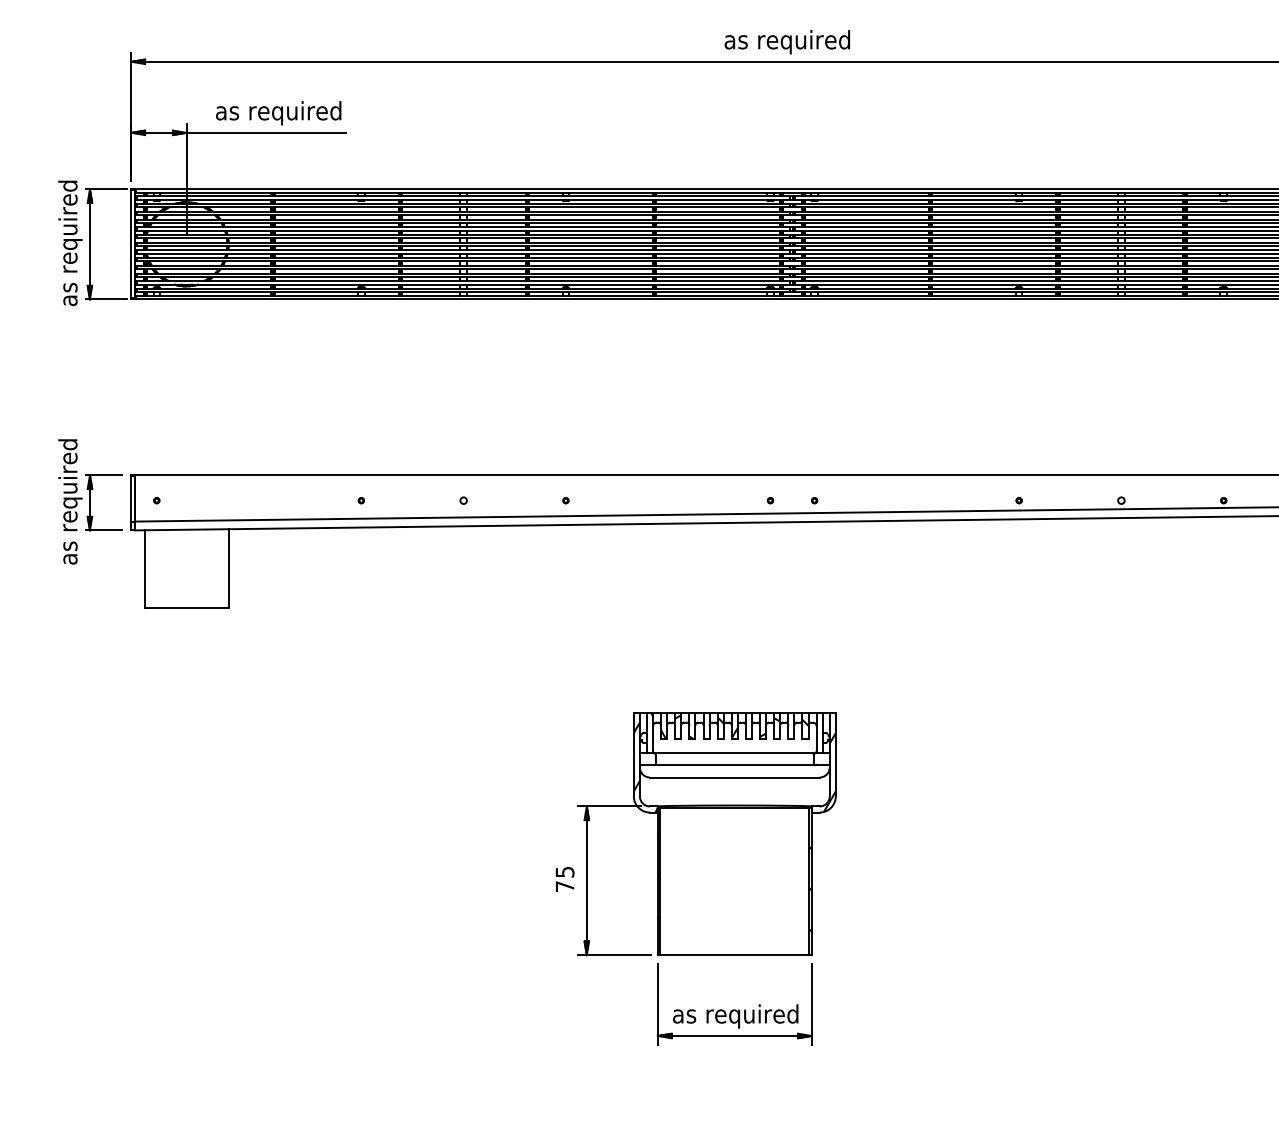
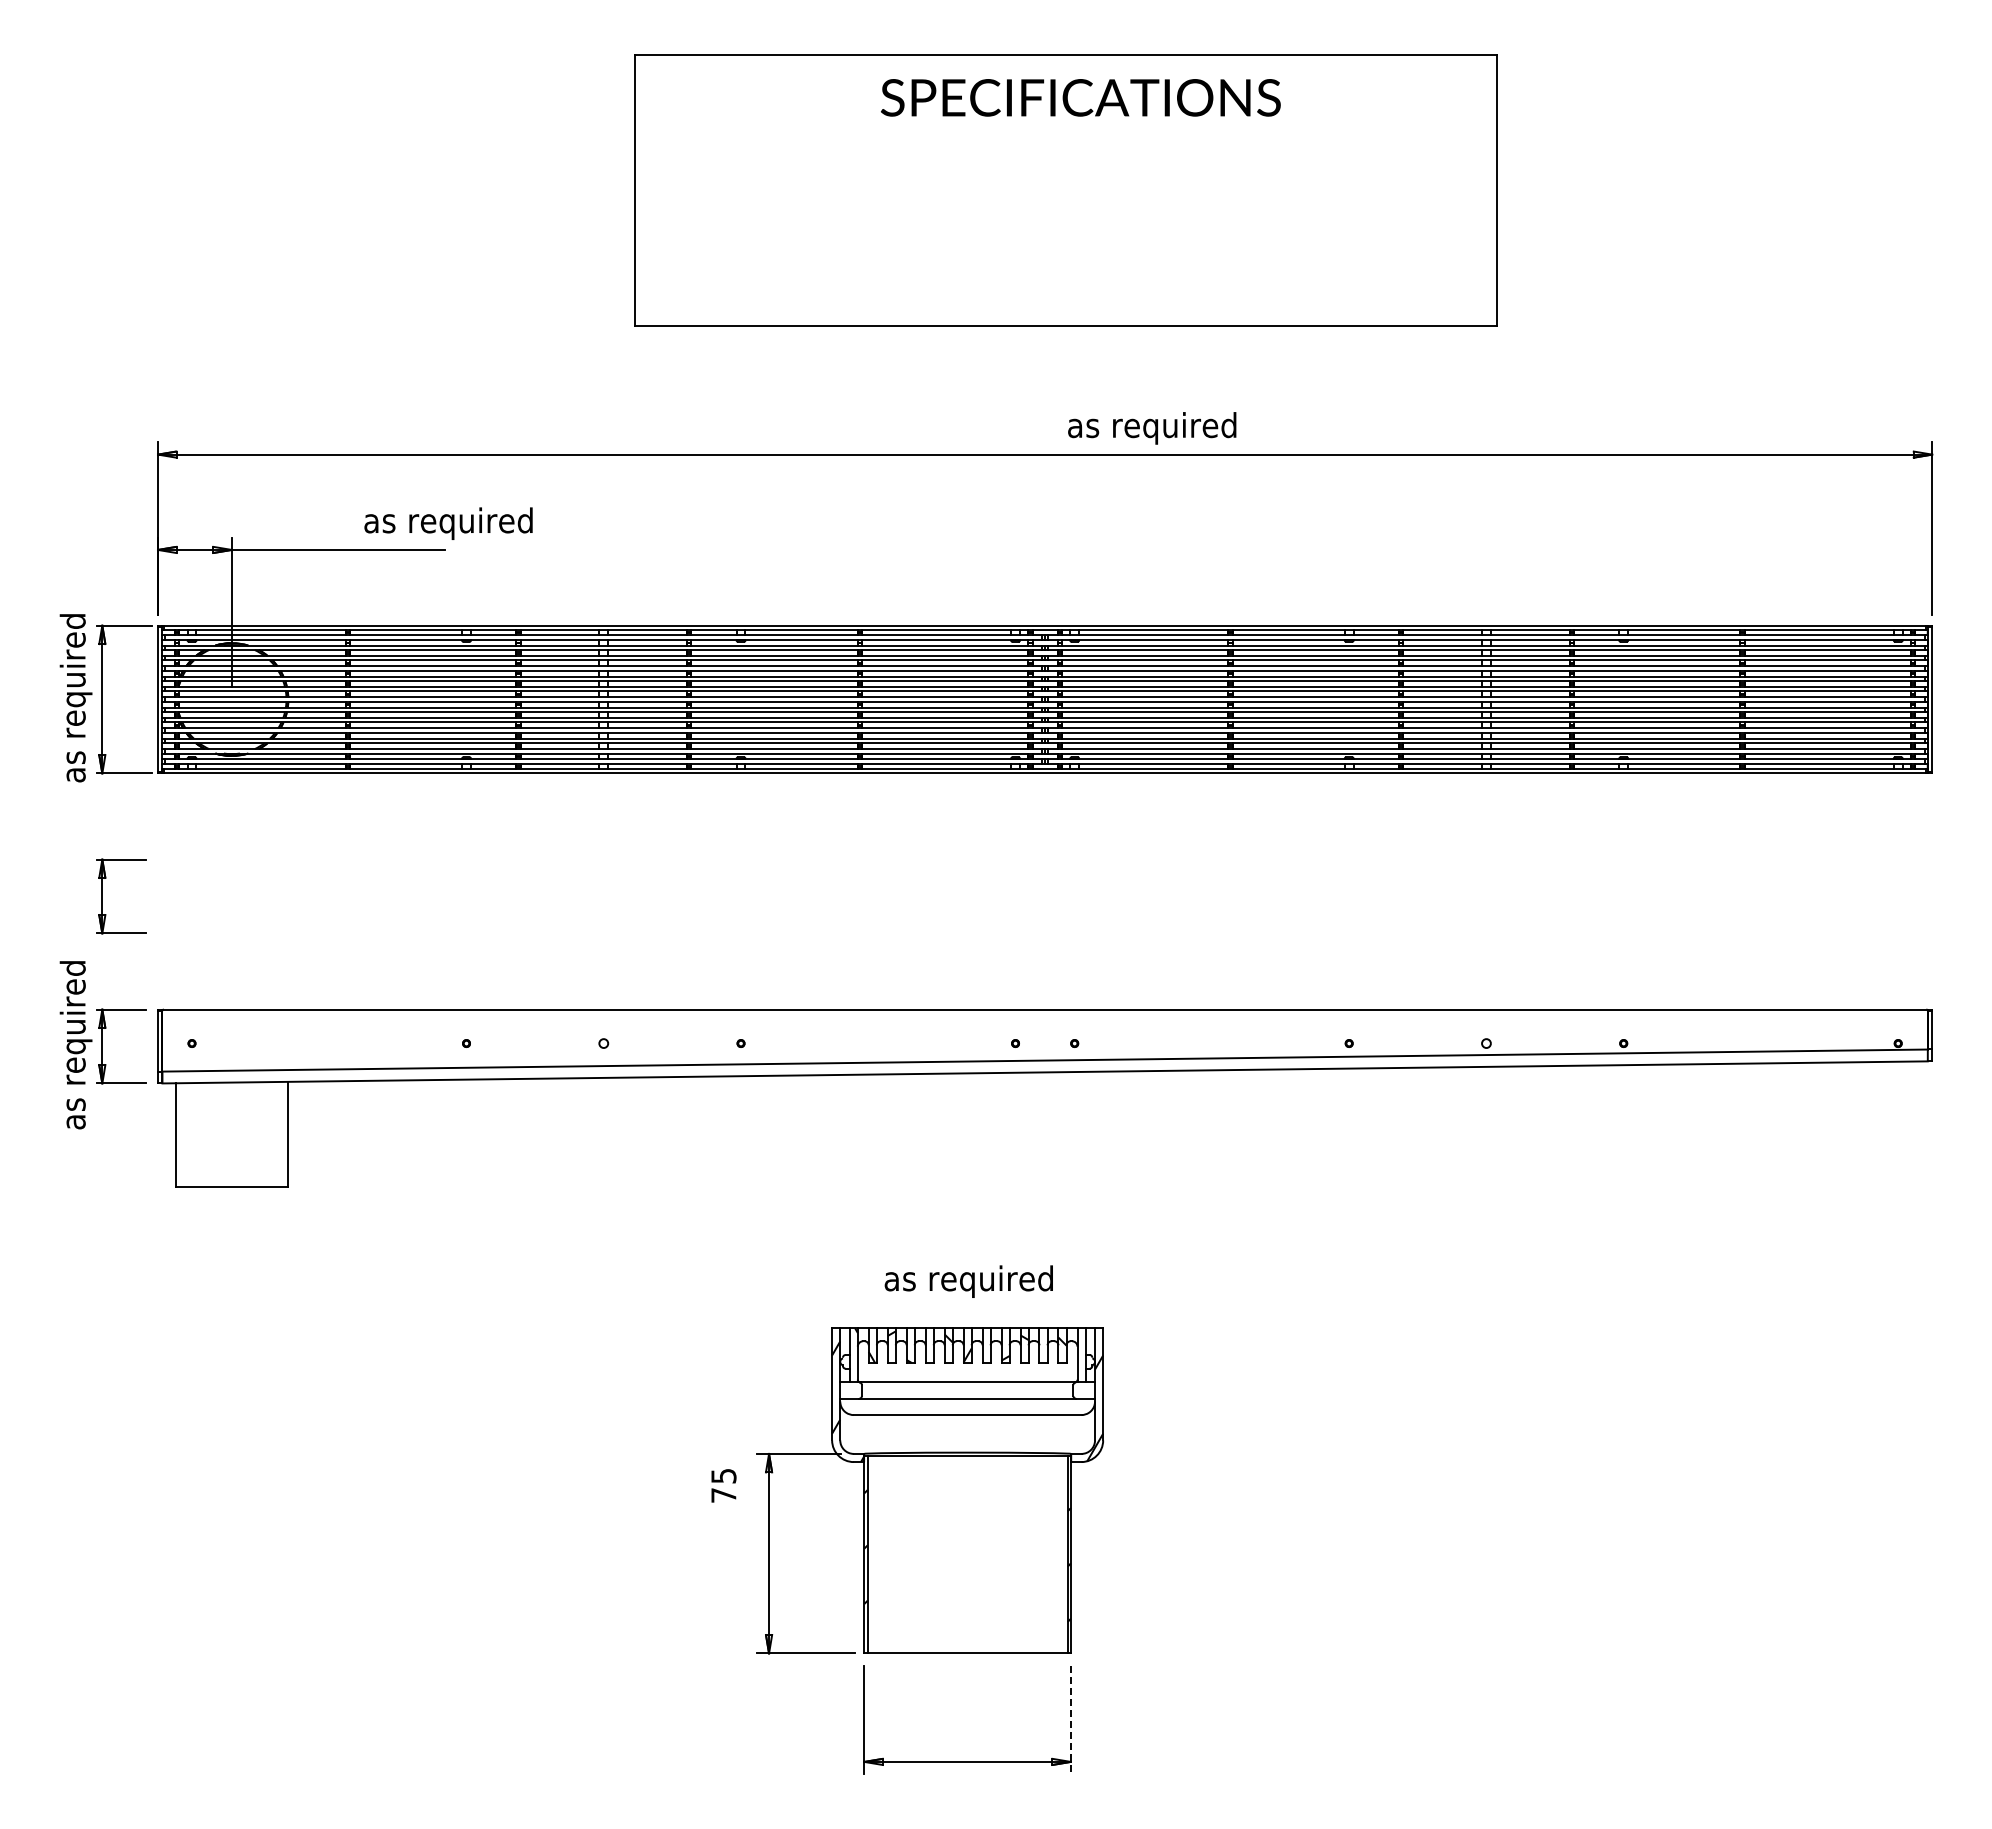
text: (787, 42) -> (1152, 428), moved
text: (278, 113) -> (448, 523), moved
part: (90, 391) -> (102, 896), added
text: (564, 879) -> (723, 1485), moved
line: (811, 1005) -> (1070, 1720), solid -> dashed
text: (735, 1016) -> (968, 1281), moved

